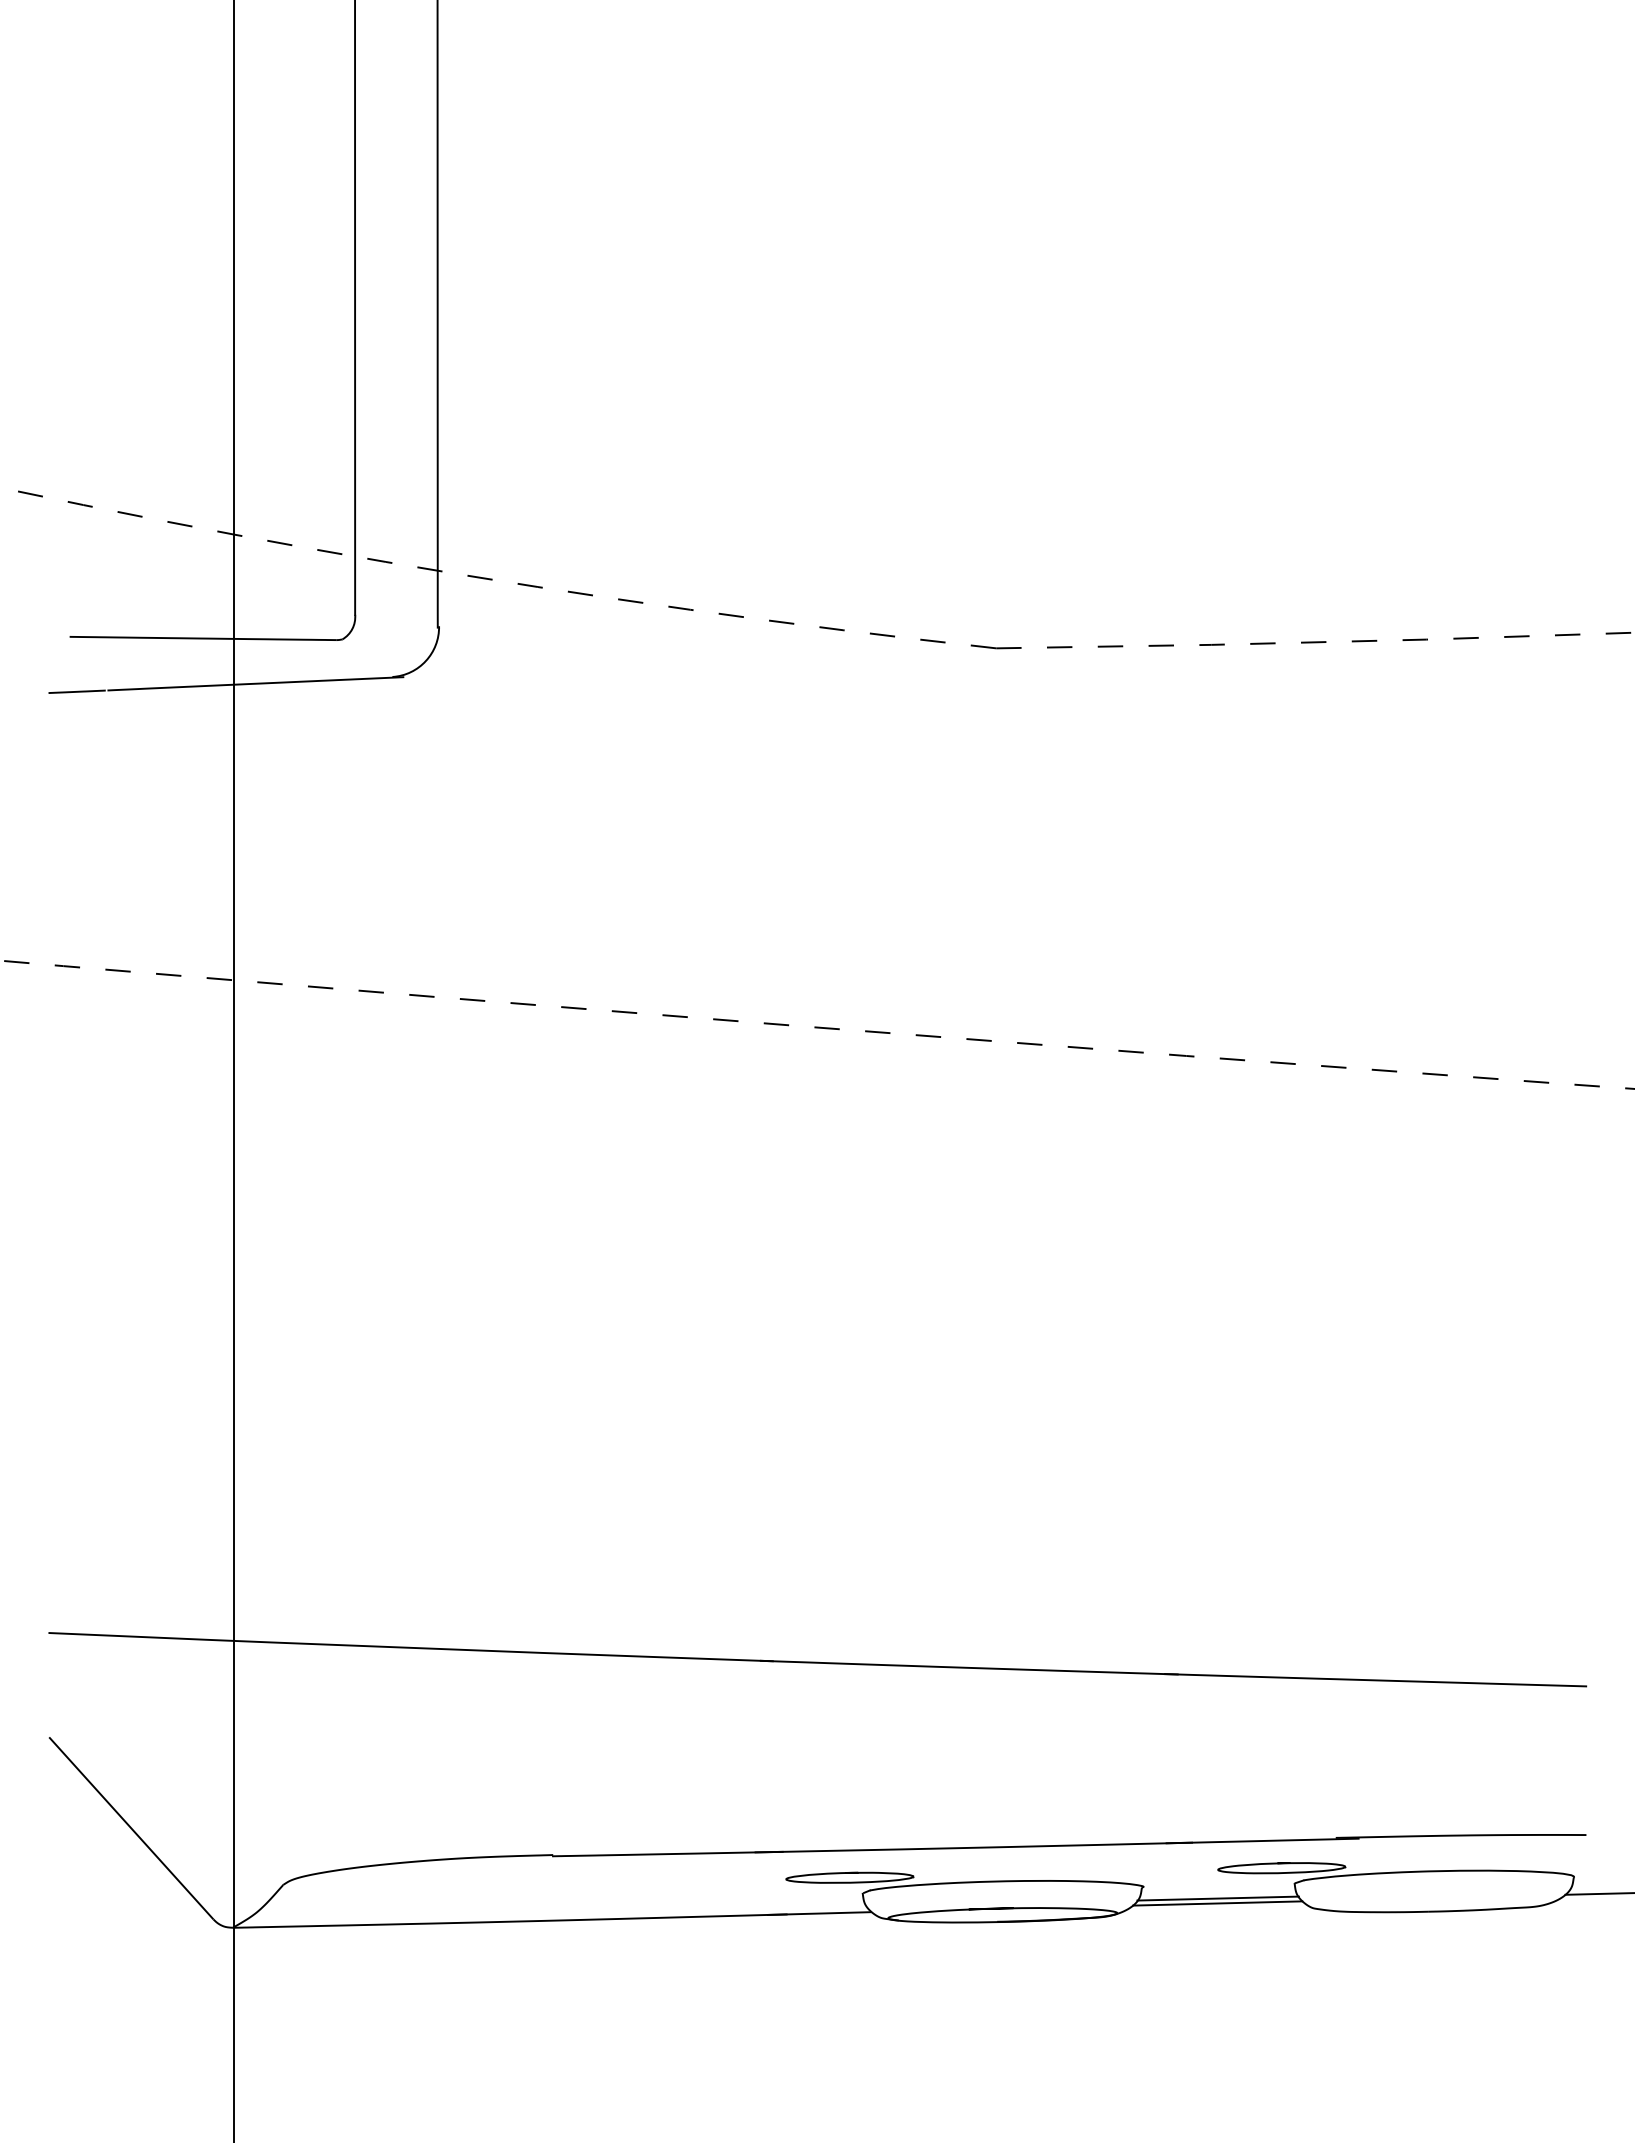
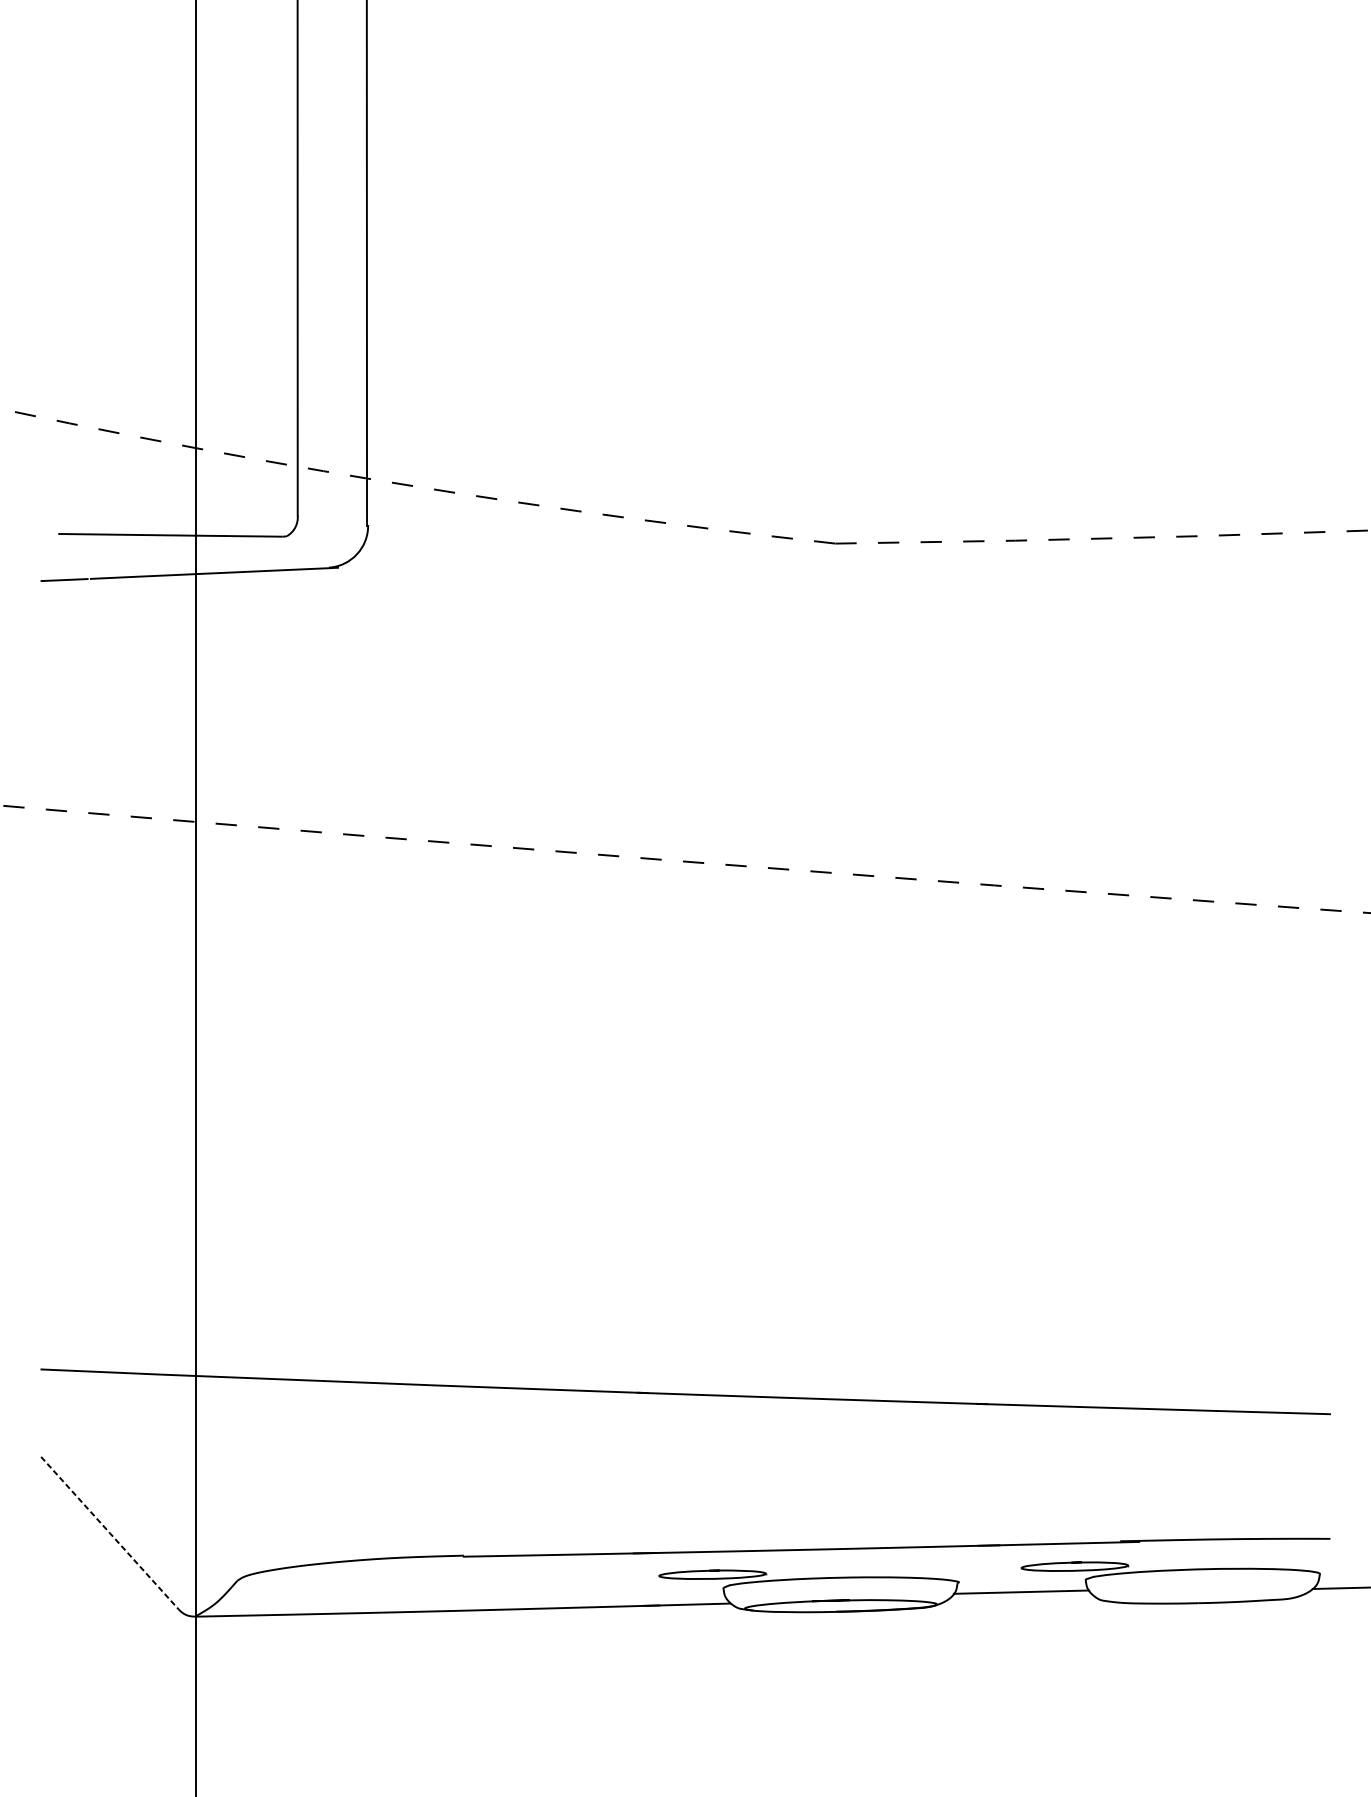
line: (131, 1828) -> (110, 1533), solid -> dashed
line: (1217, 1903) -> (1020, 1596), removed

